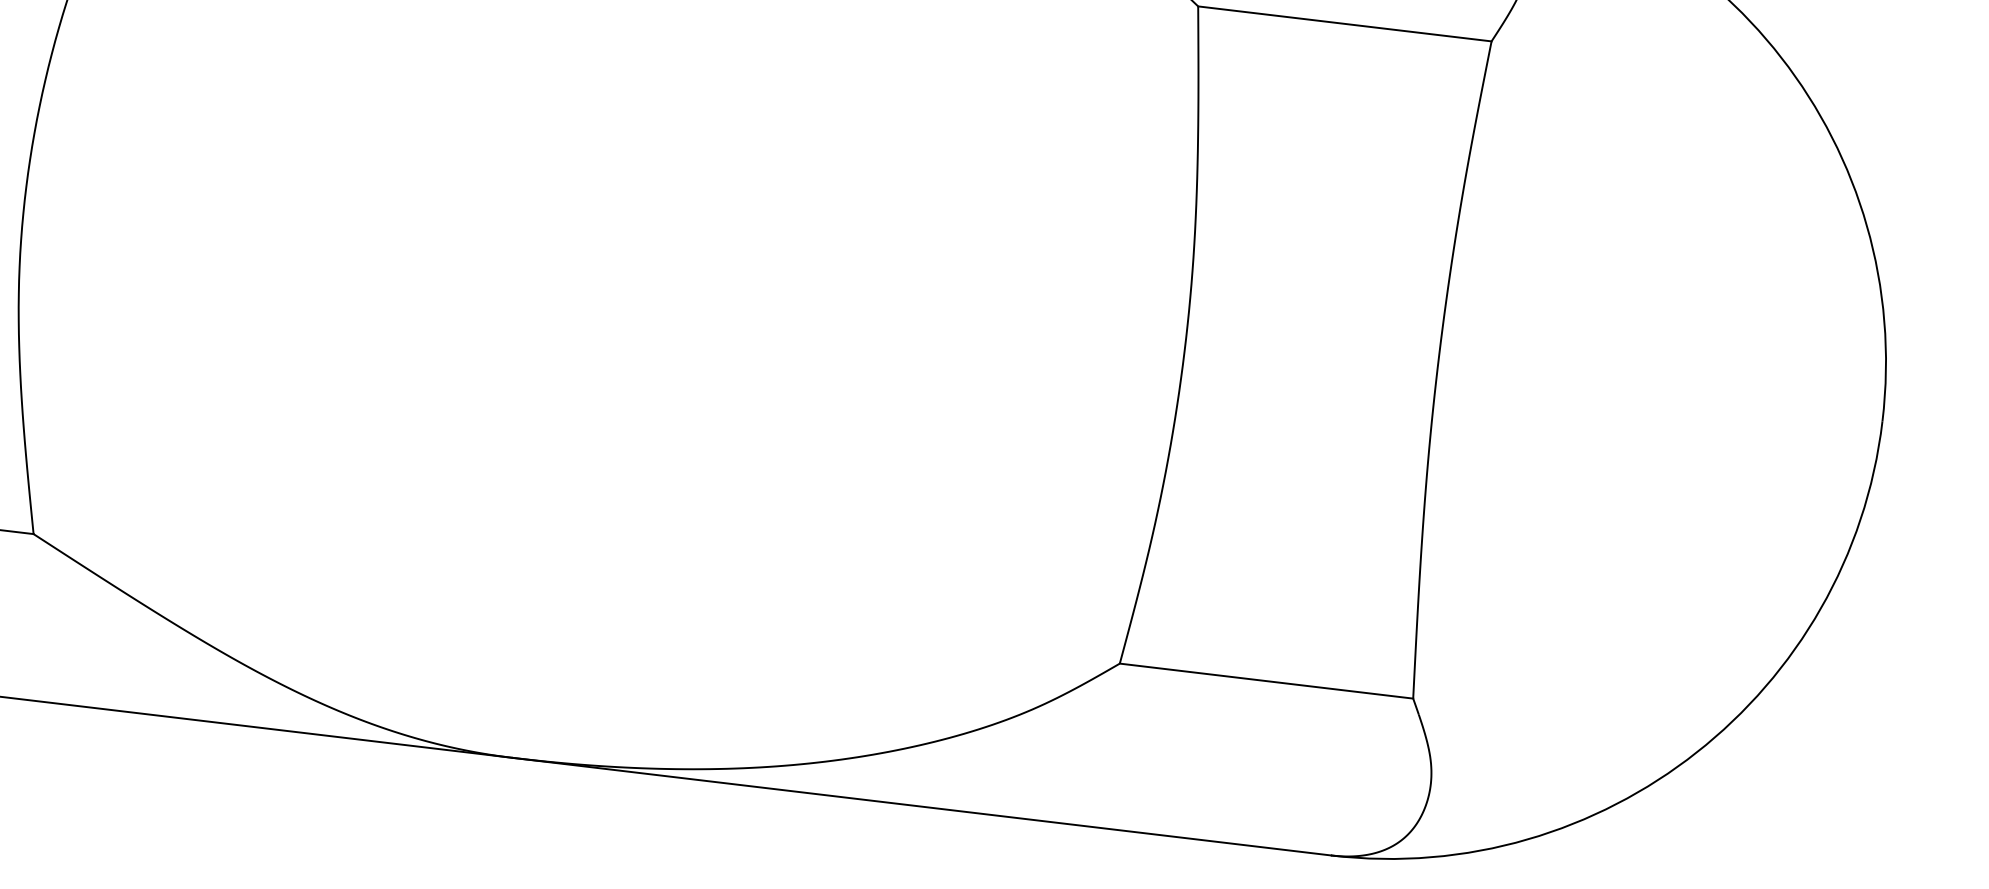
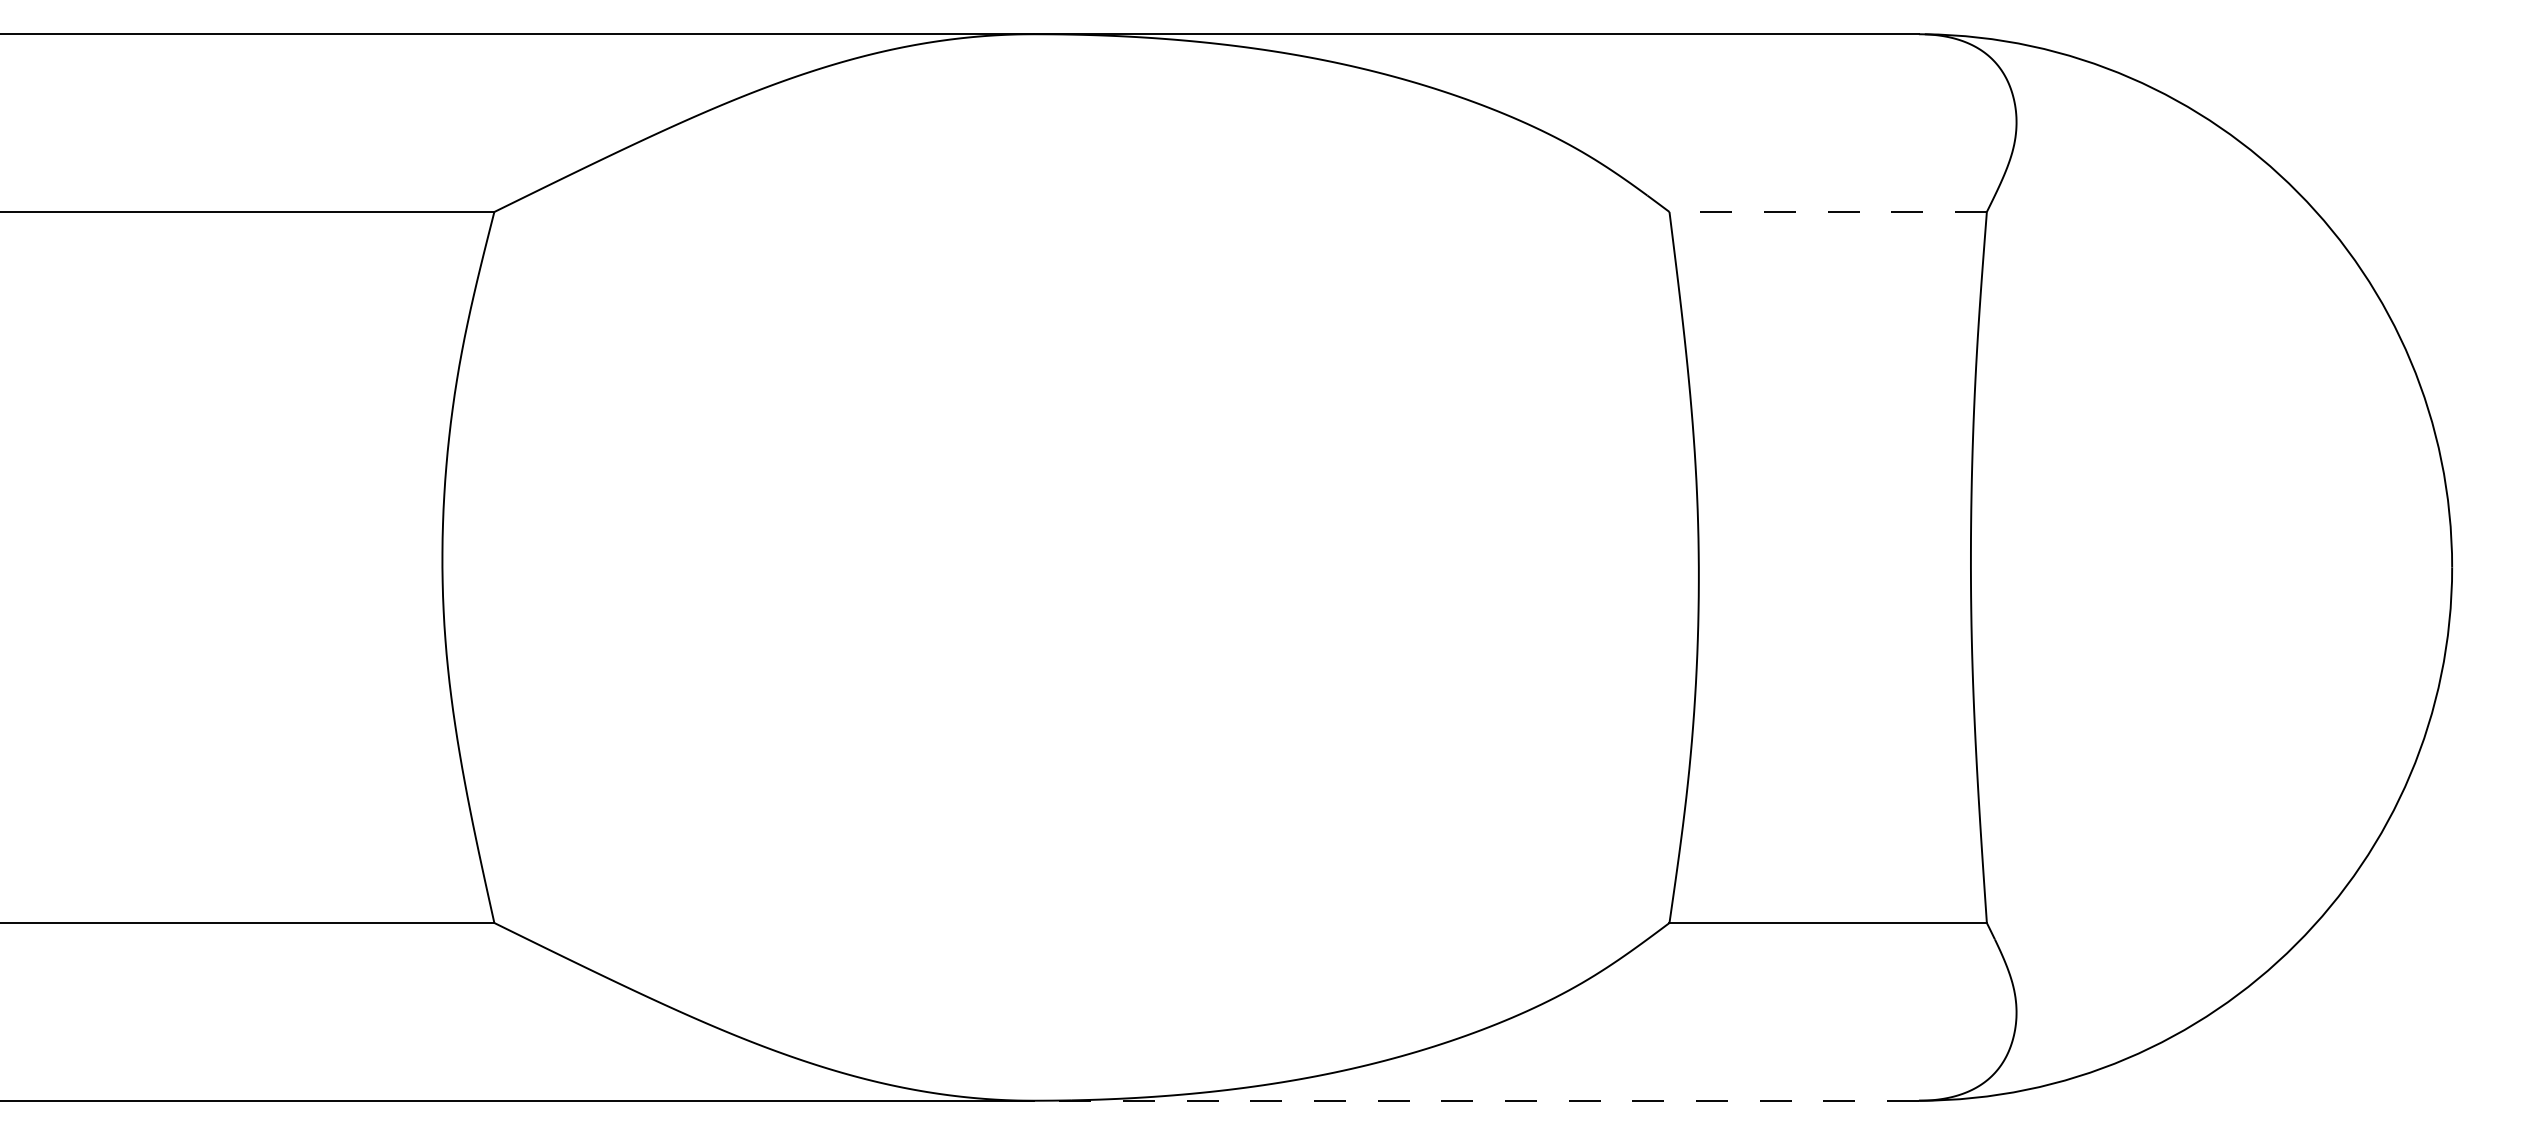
line: (1345, 24) -> (1828, 212), solid -> dashed
line: (921, 806) -> (1476, 1100), solid -> dashed

